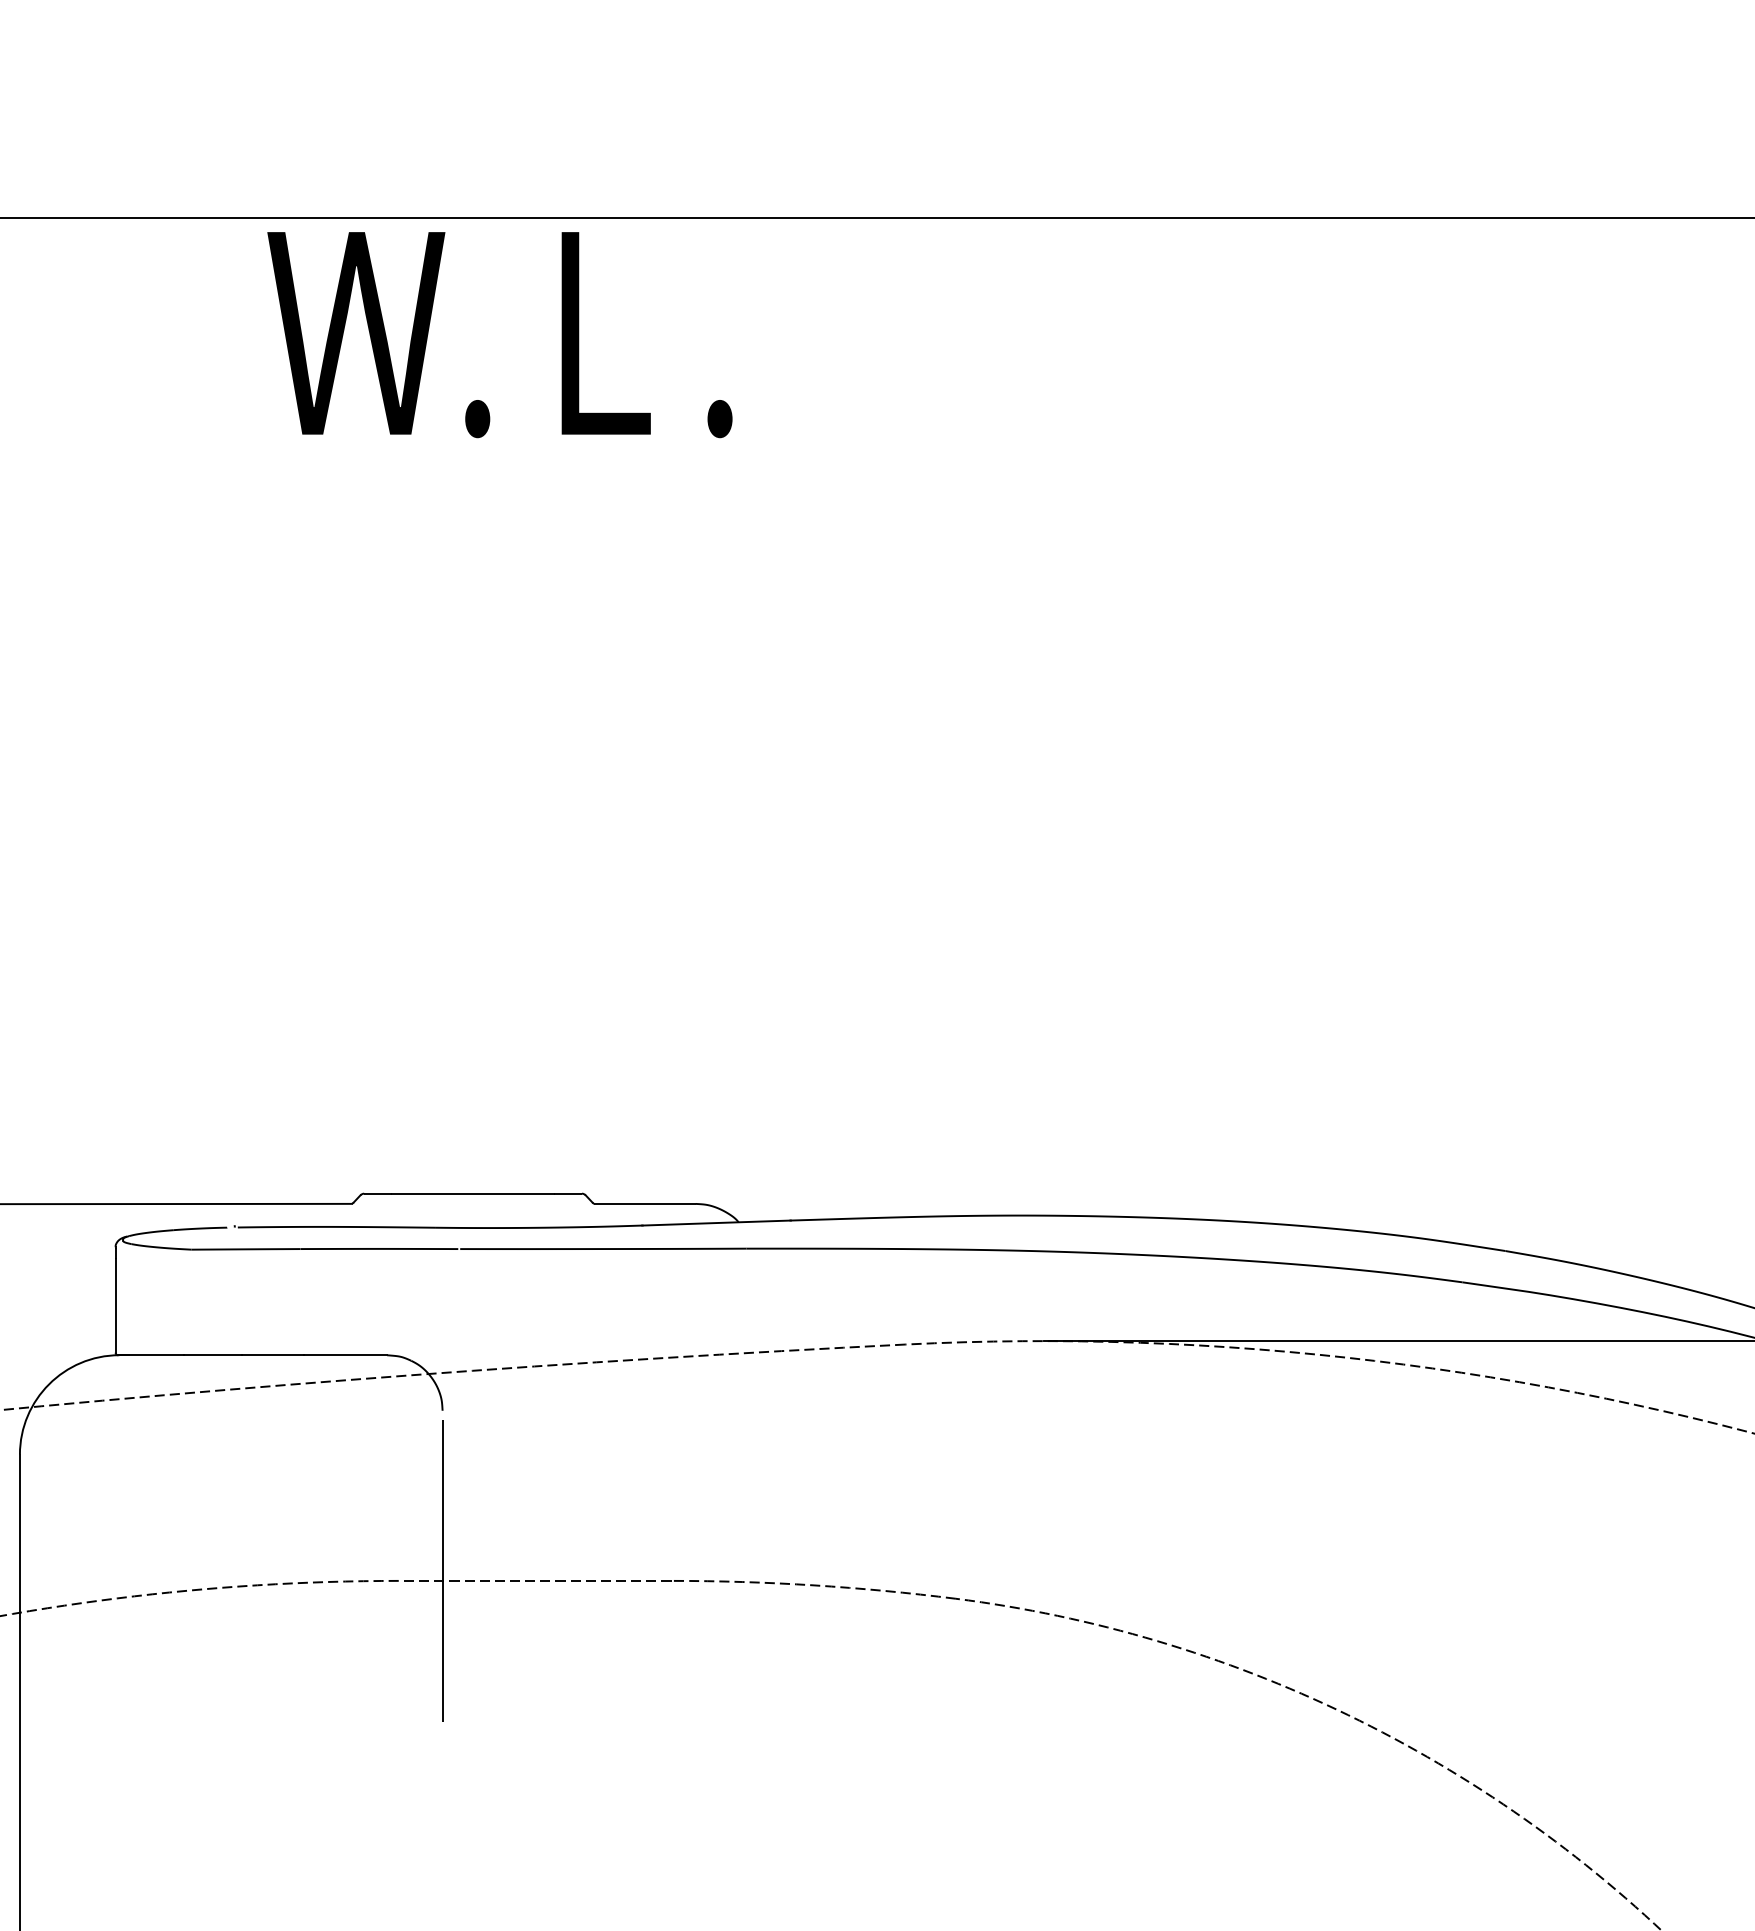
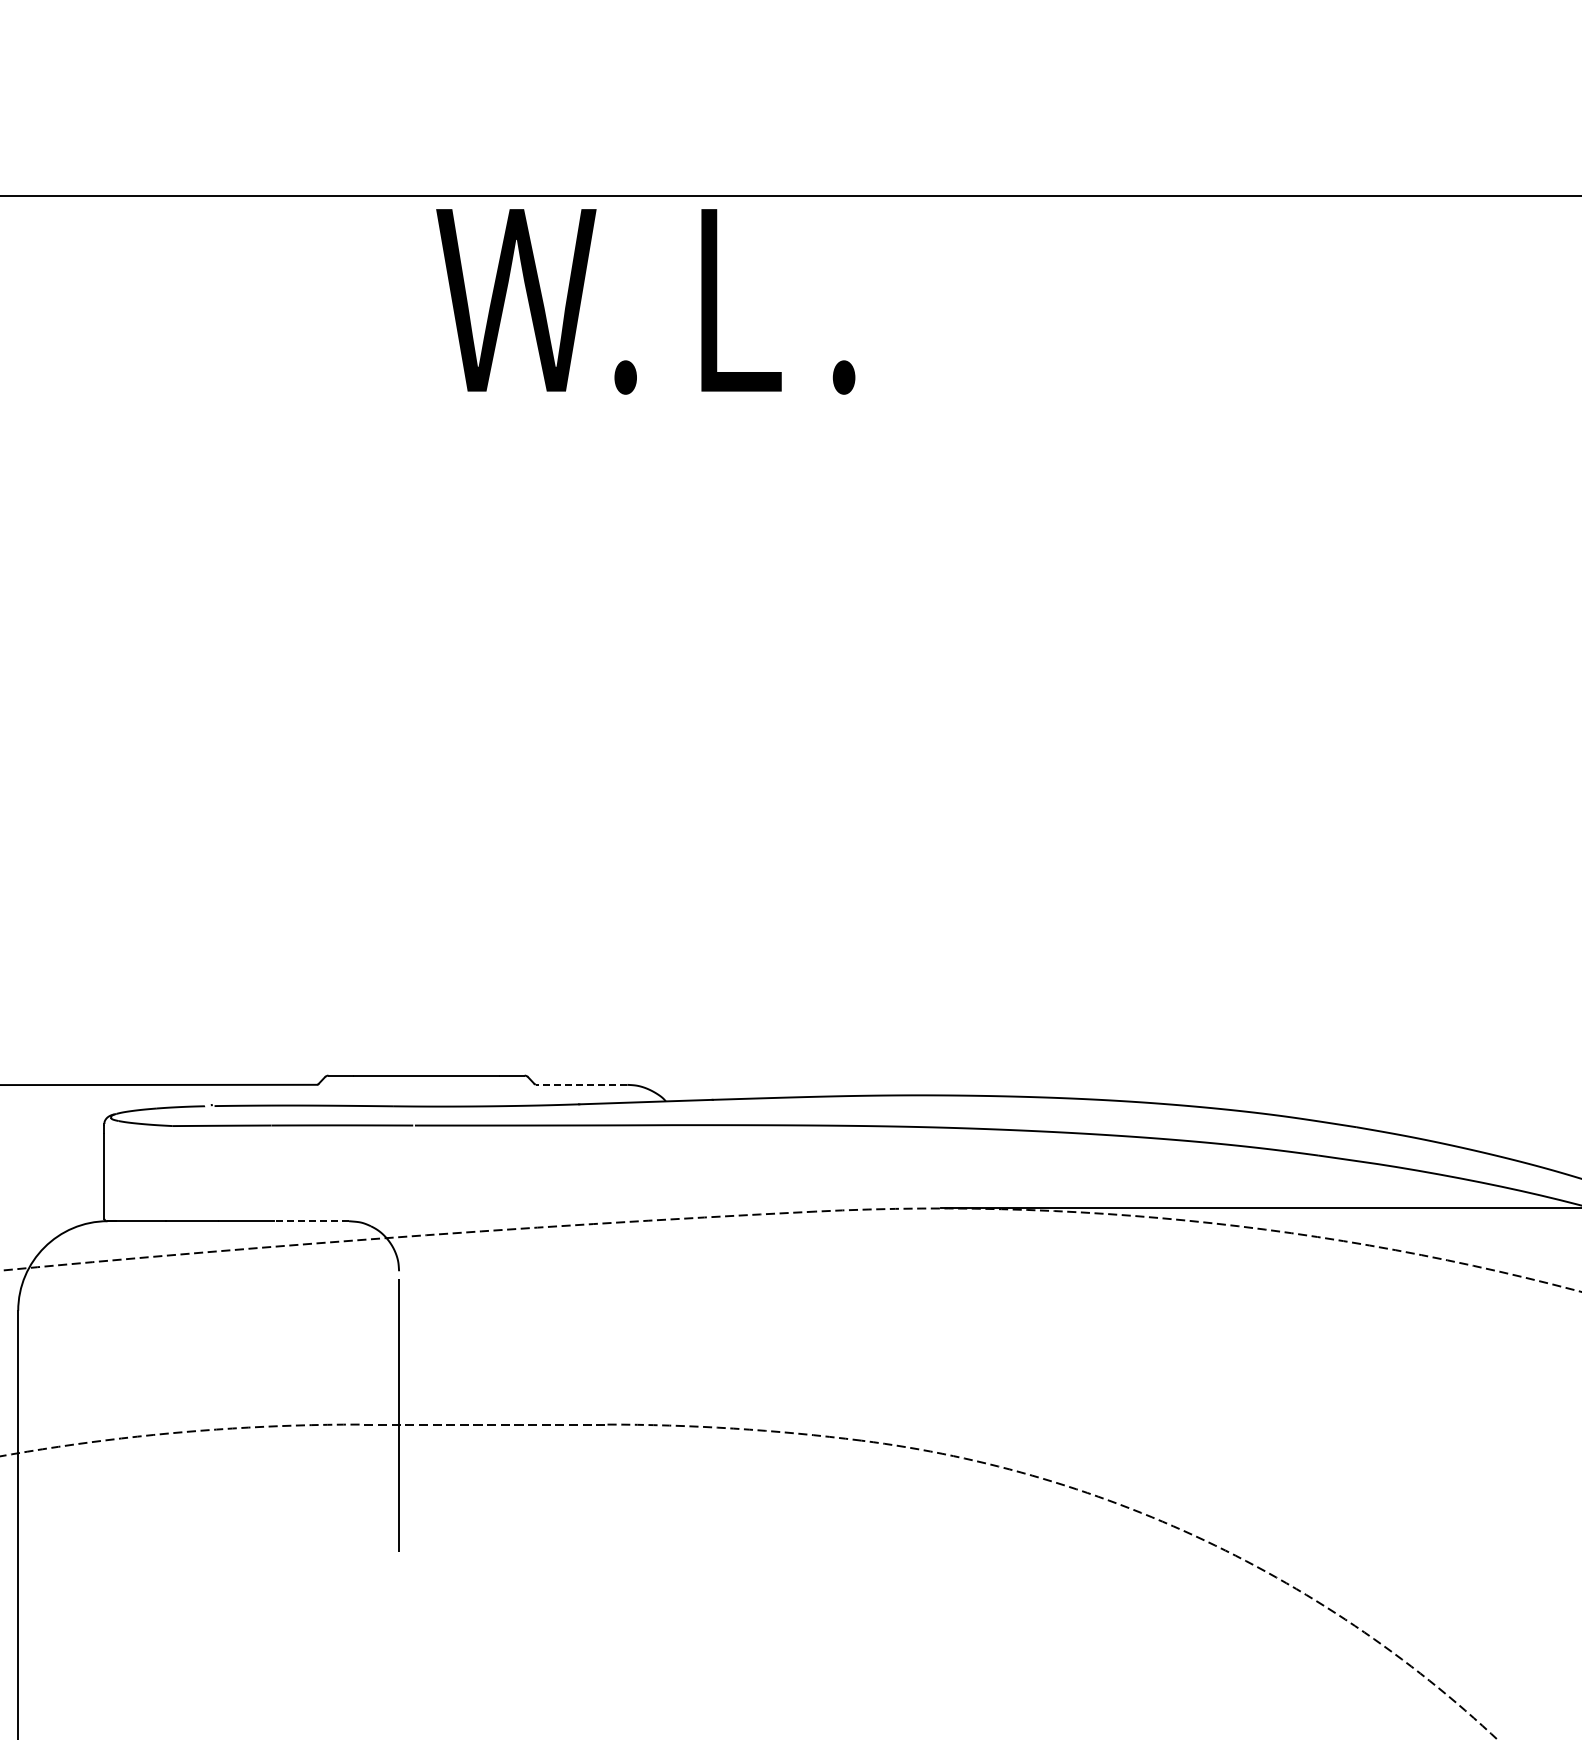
text: (499, 334) -> (645, 301), moved
line: (646, 1203) -> (582, 1084), solid -> dashed
line: (345, 1355) -> (311, 1221), solid -> dashed

